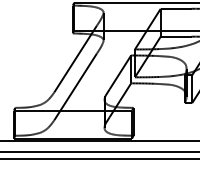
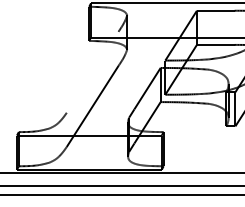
line: (75, 58) -> (92, 71), removed

